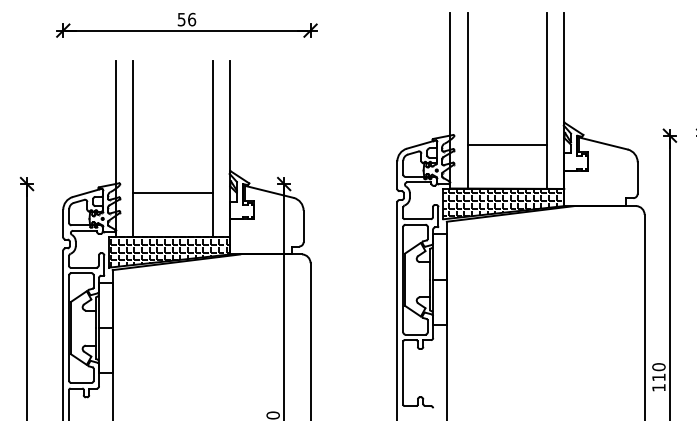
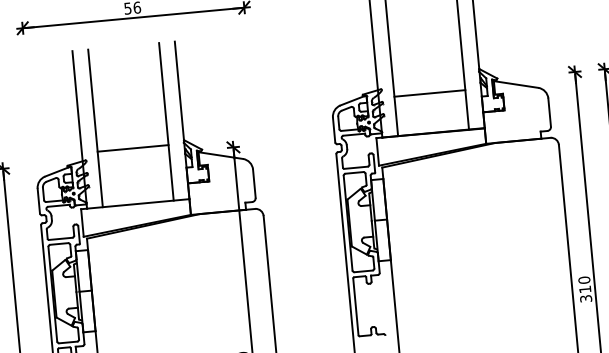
line: (172, 192) -> (132, 148), moved
hatch: (503, 203) -> (431, 146), removed
hatch: (170, 251) -> (137, 217), removed
text: (658, 387) -> (585, 298), 110 -> 310

